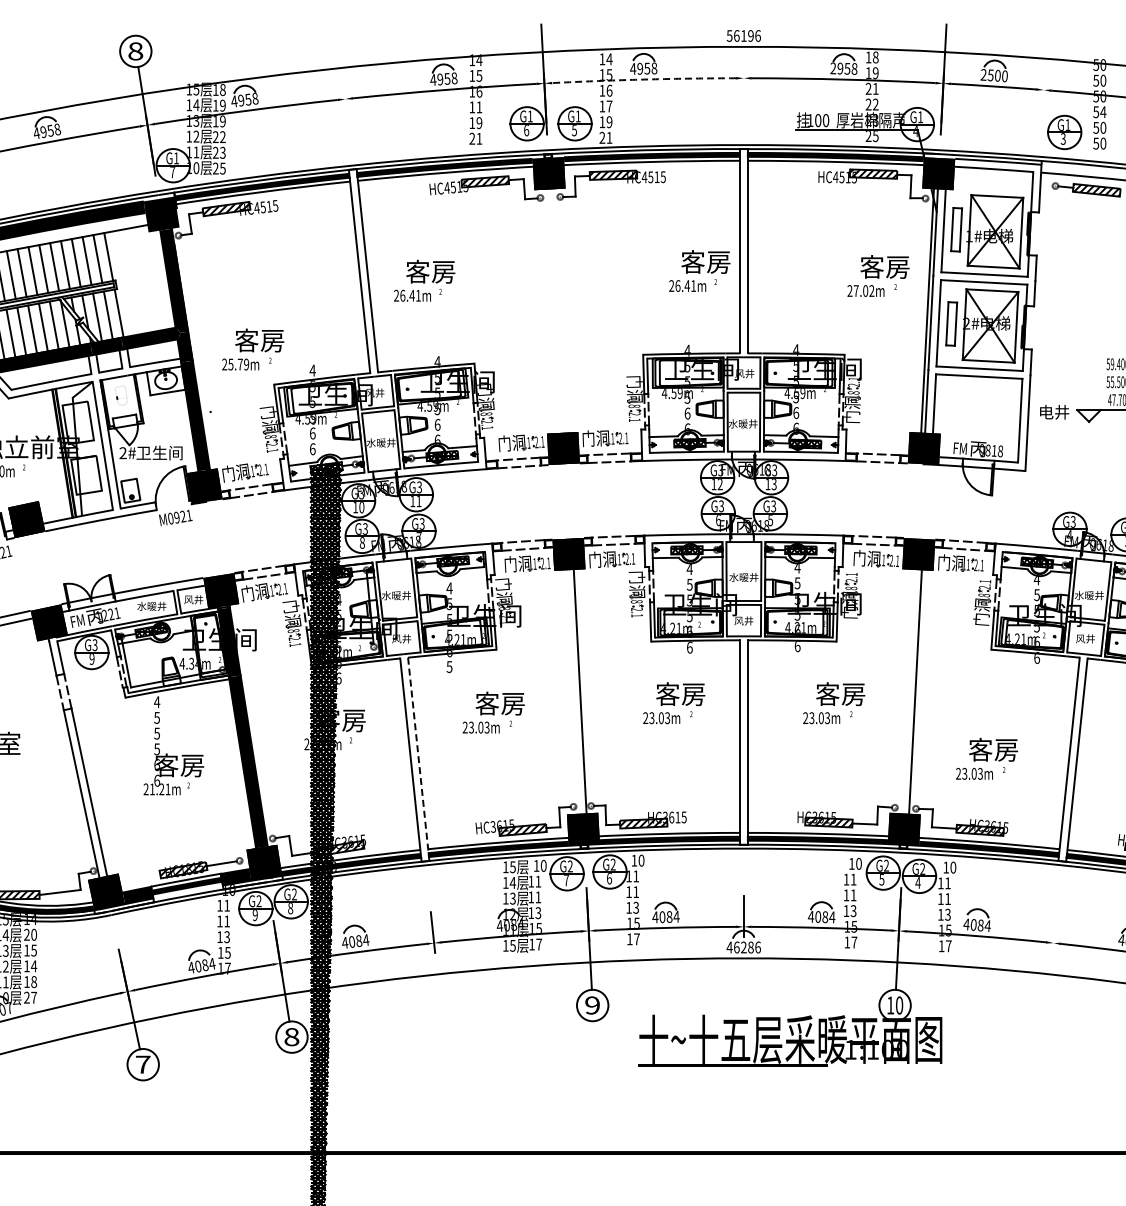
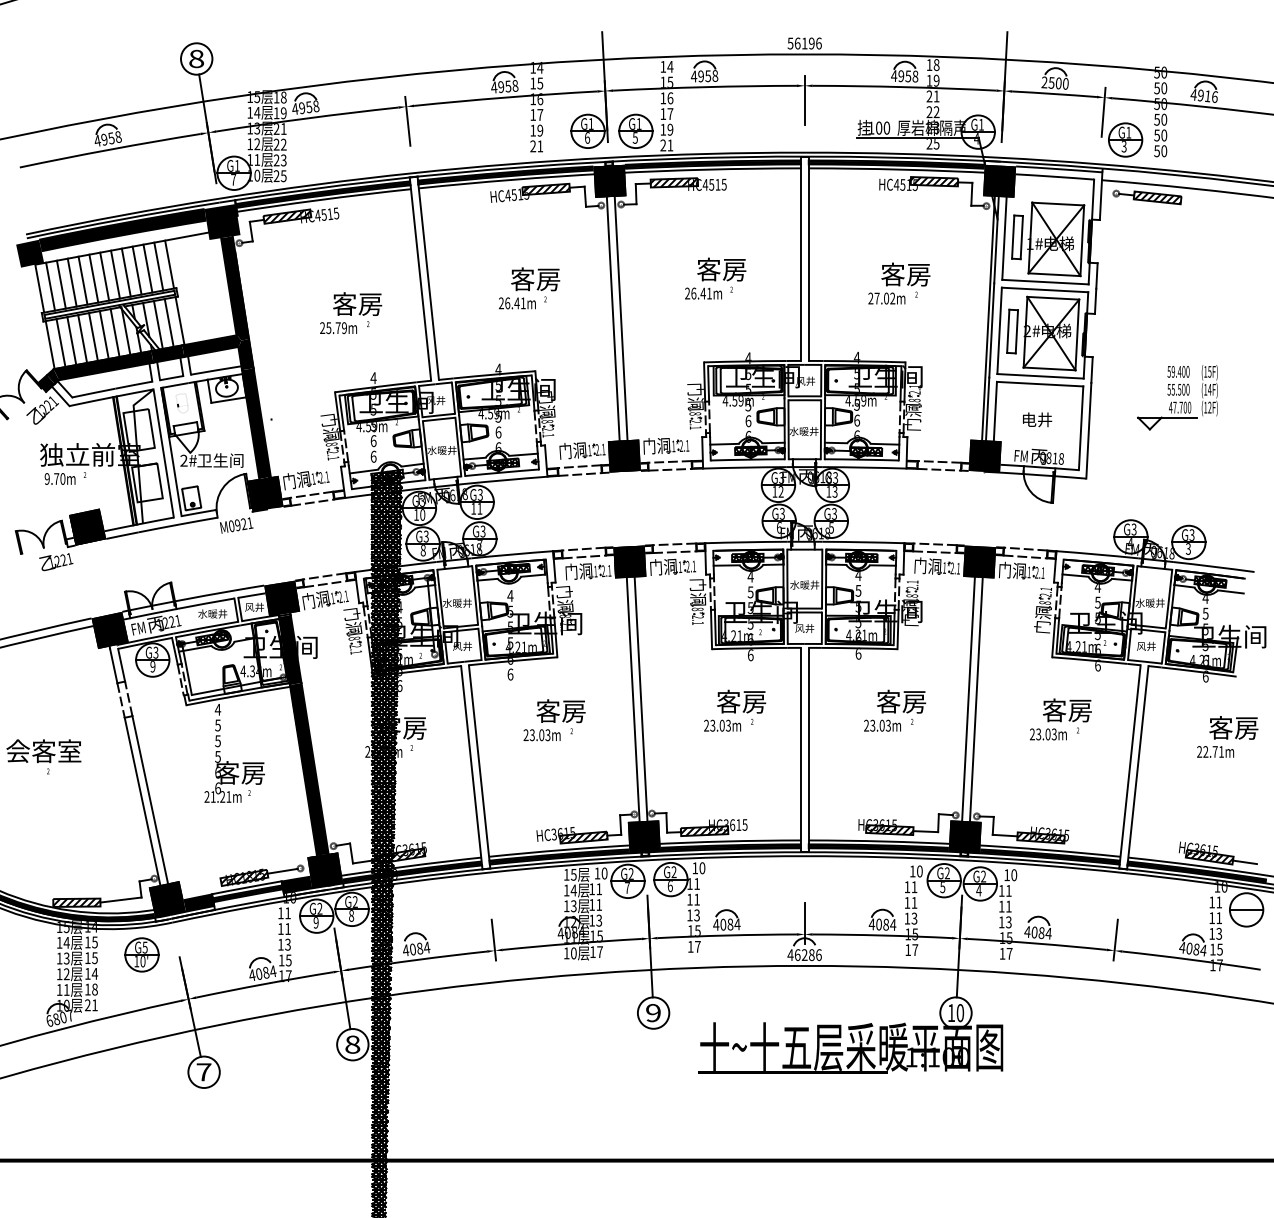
text: (833, 67) -> (894, 75), 2958 -> 4958
arc: (644, 79) -> (705, 87), dashed -> solid
line: (743, 92) -> (804, 100), added
line: (1042, 103) -> (1103, 111), added
text: (479, 106) -> (540, 114), 11 -> 17
text: (1103, 111) -> (1164, 119), 54 -> 50
line: (346, 112) -> (407, 120), added
text: (218, 121) -> (279, 129), 19 -> 21
text: (699, 270) -> (715, 278), moved
text: (878, 275) -> (899, 283), moved
text: (424, 280) -> (529, 288), moved
line: (551, 310) -> (612, 318), added
line: (559, 310) -> (620, 318), added
text: (253, 349) -> (351, 313), moved
text: (1054, 411) -> (1037, 419), moved
text: (449, 666) -> (510, 674), 5 -> 6
line: (907, 690) -> (968, 698), added
line: (571, 691) -> (632, 699), added
line: (418, 757) -> (479, 765), dashed -> solid
text: (986, 758) -> (1060, 719), moved
line: (1054, 931) -> (1115, 939), added
text: (30, 934) -> (91, 942), 20 -> 15
text: (512, 945) -> (573, 953), 15 -> 10
part: (80, 946) -> (141, 954), added
text: (33, 997) -> (94, 1005), 27 -> 21

